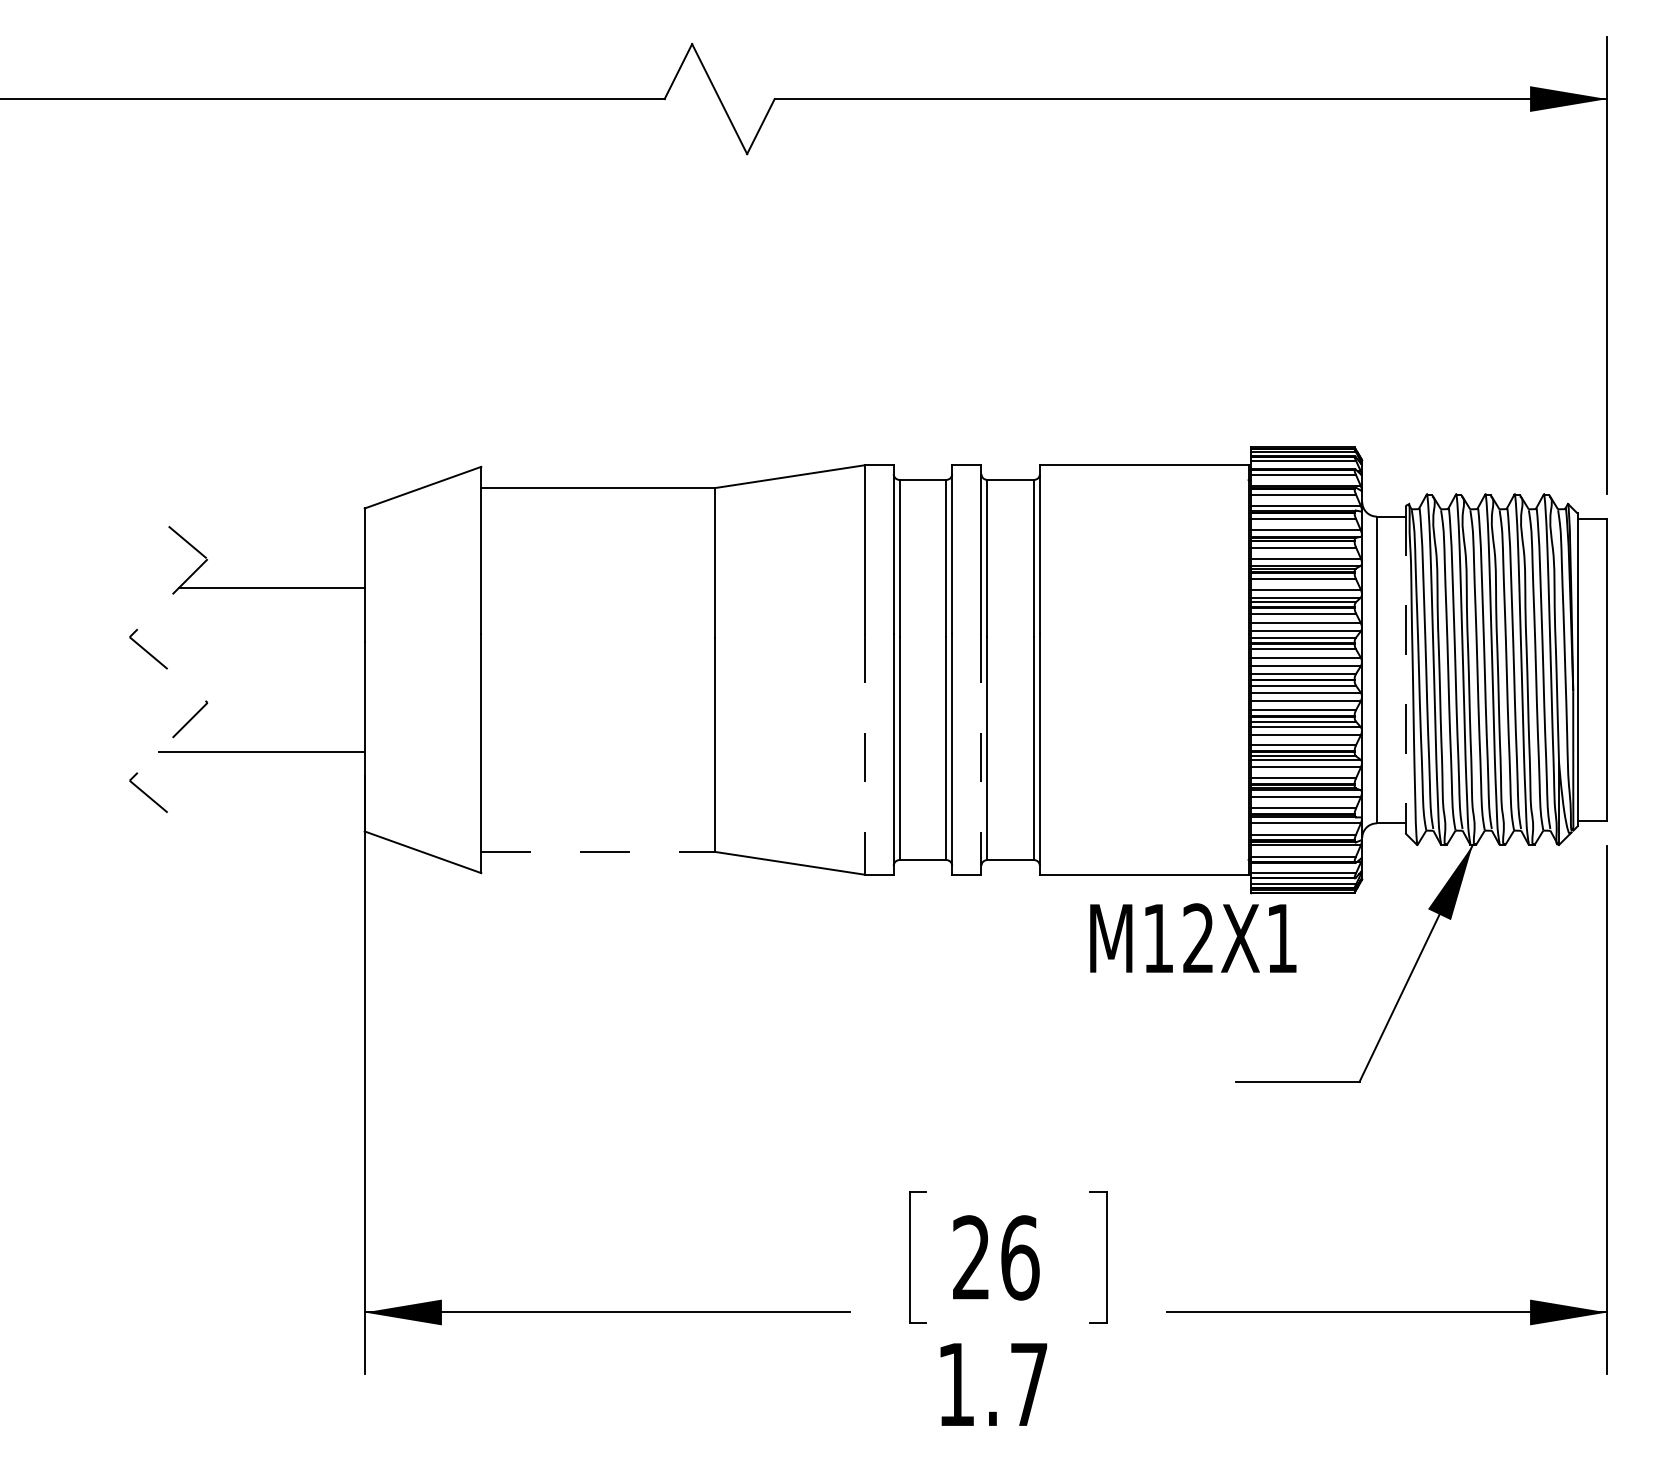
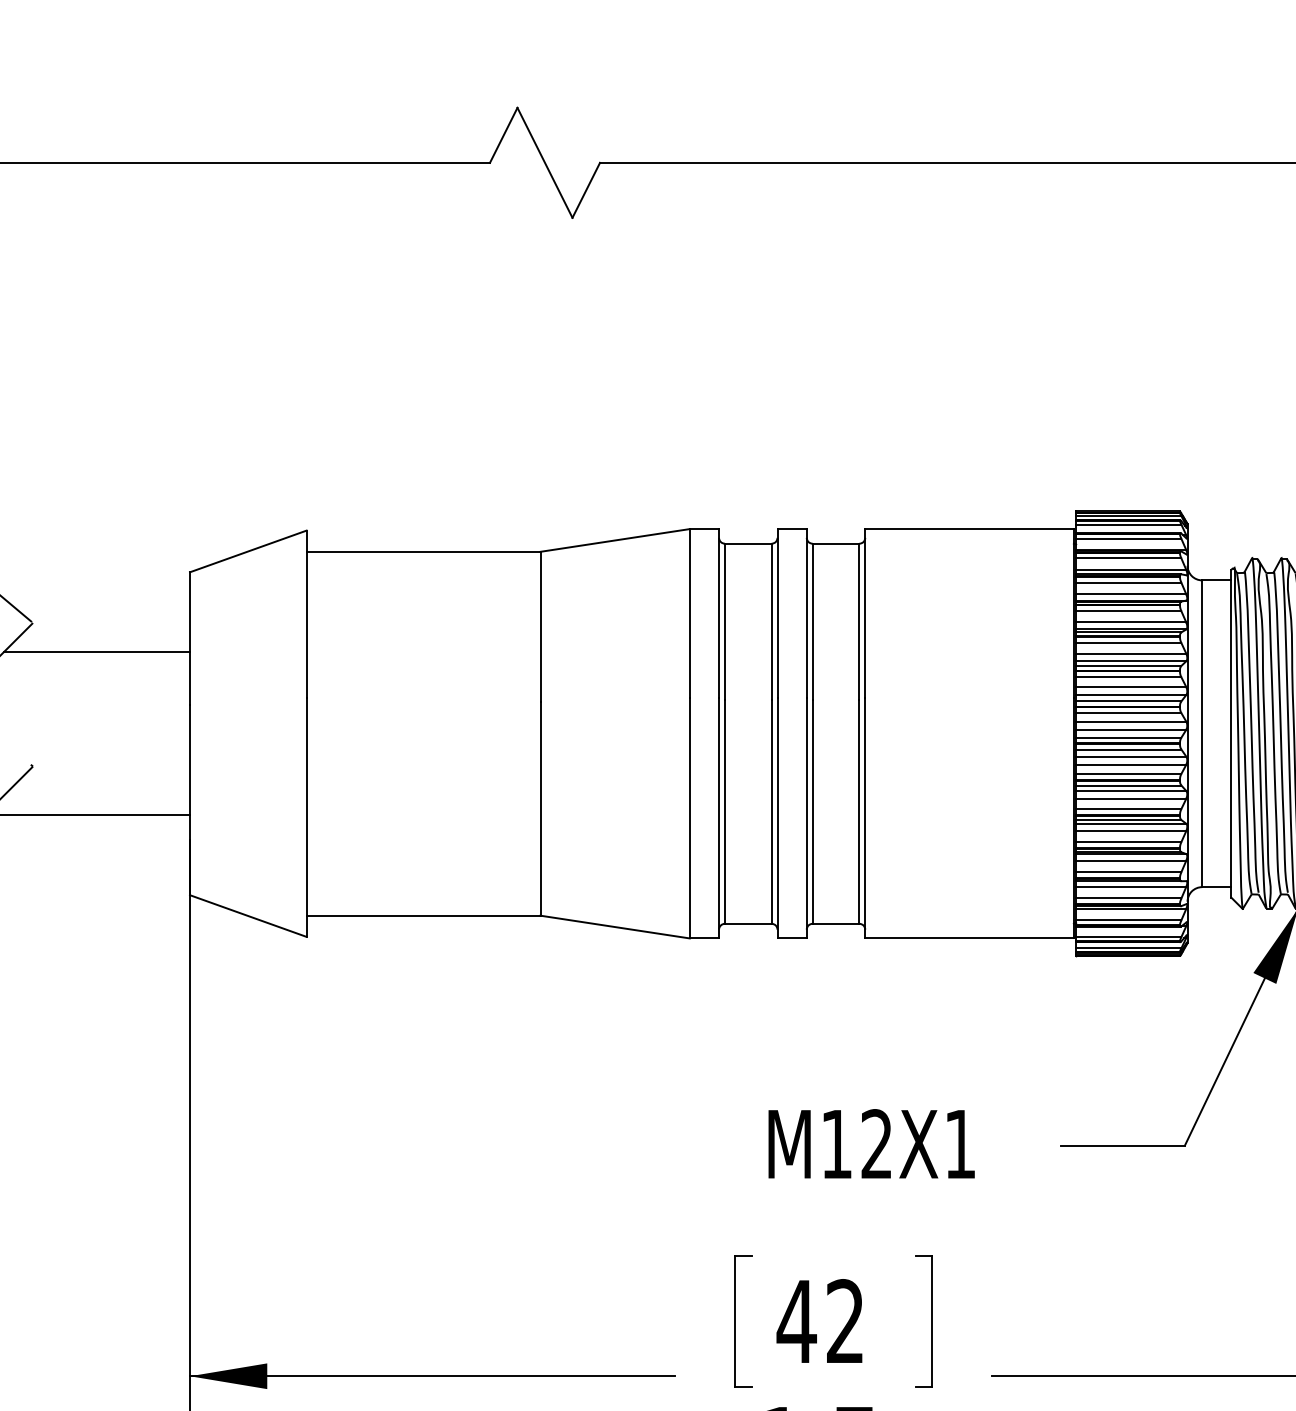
line: (1406, 669) -> (1231, 733), dashed -> solid
line: (864, 754) -> (689, 818), dashed -> solid
line: (981, 754) -> (806, 818), dashed -> solid
line: (598, 851) -> (423, 915), dashed -> solid
text: (1193, 937) -> (871, 1143), moved
text: (995, 1257) -> (820, 1321), 26 -> 42

